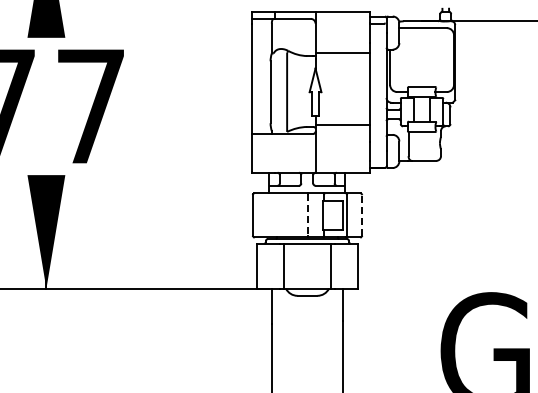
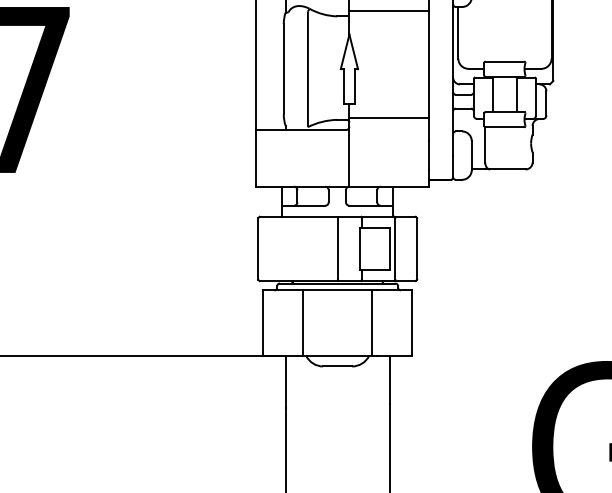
line: (361, 214) -> (416, 247), dashed -> solid
line: (307, 215) -> (337, 249), dashed -> solid

